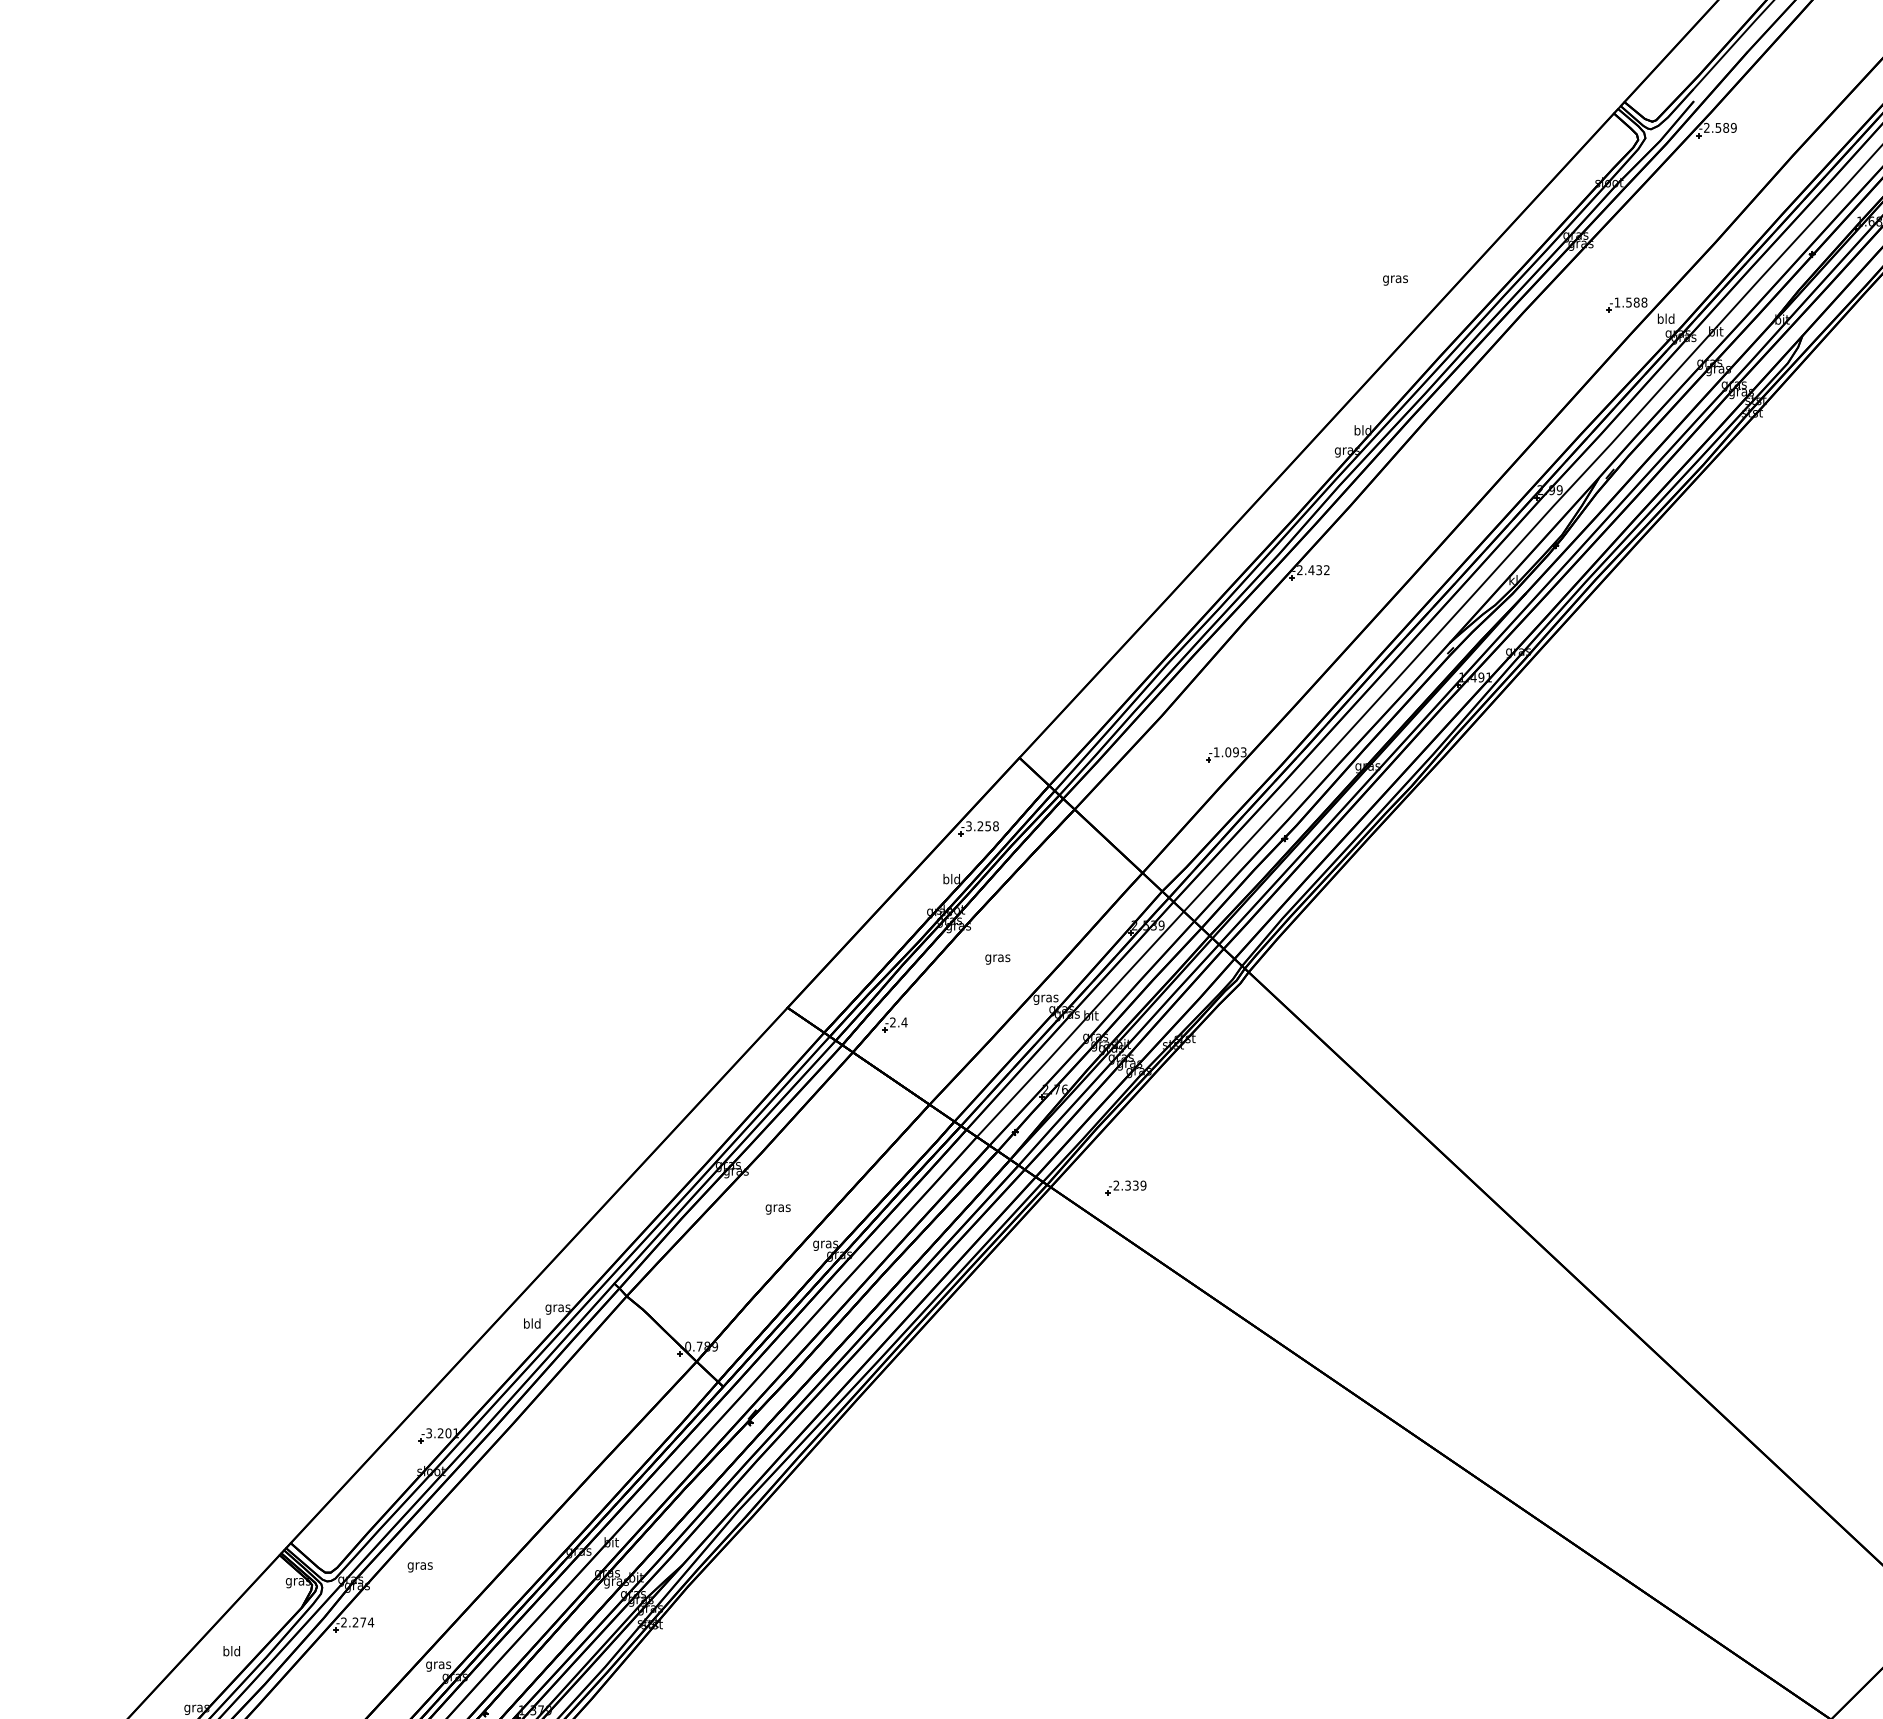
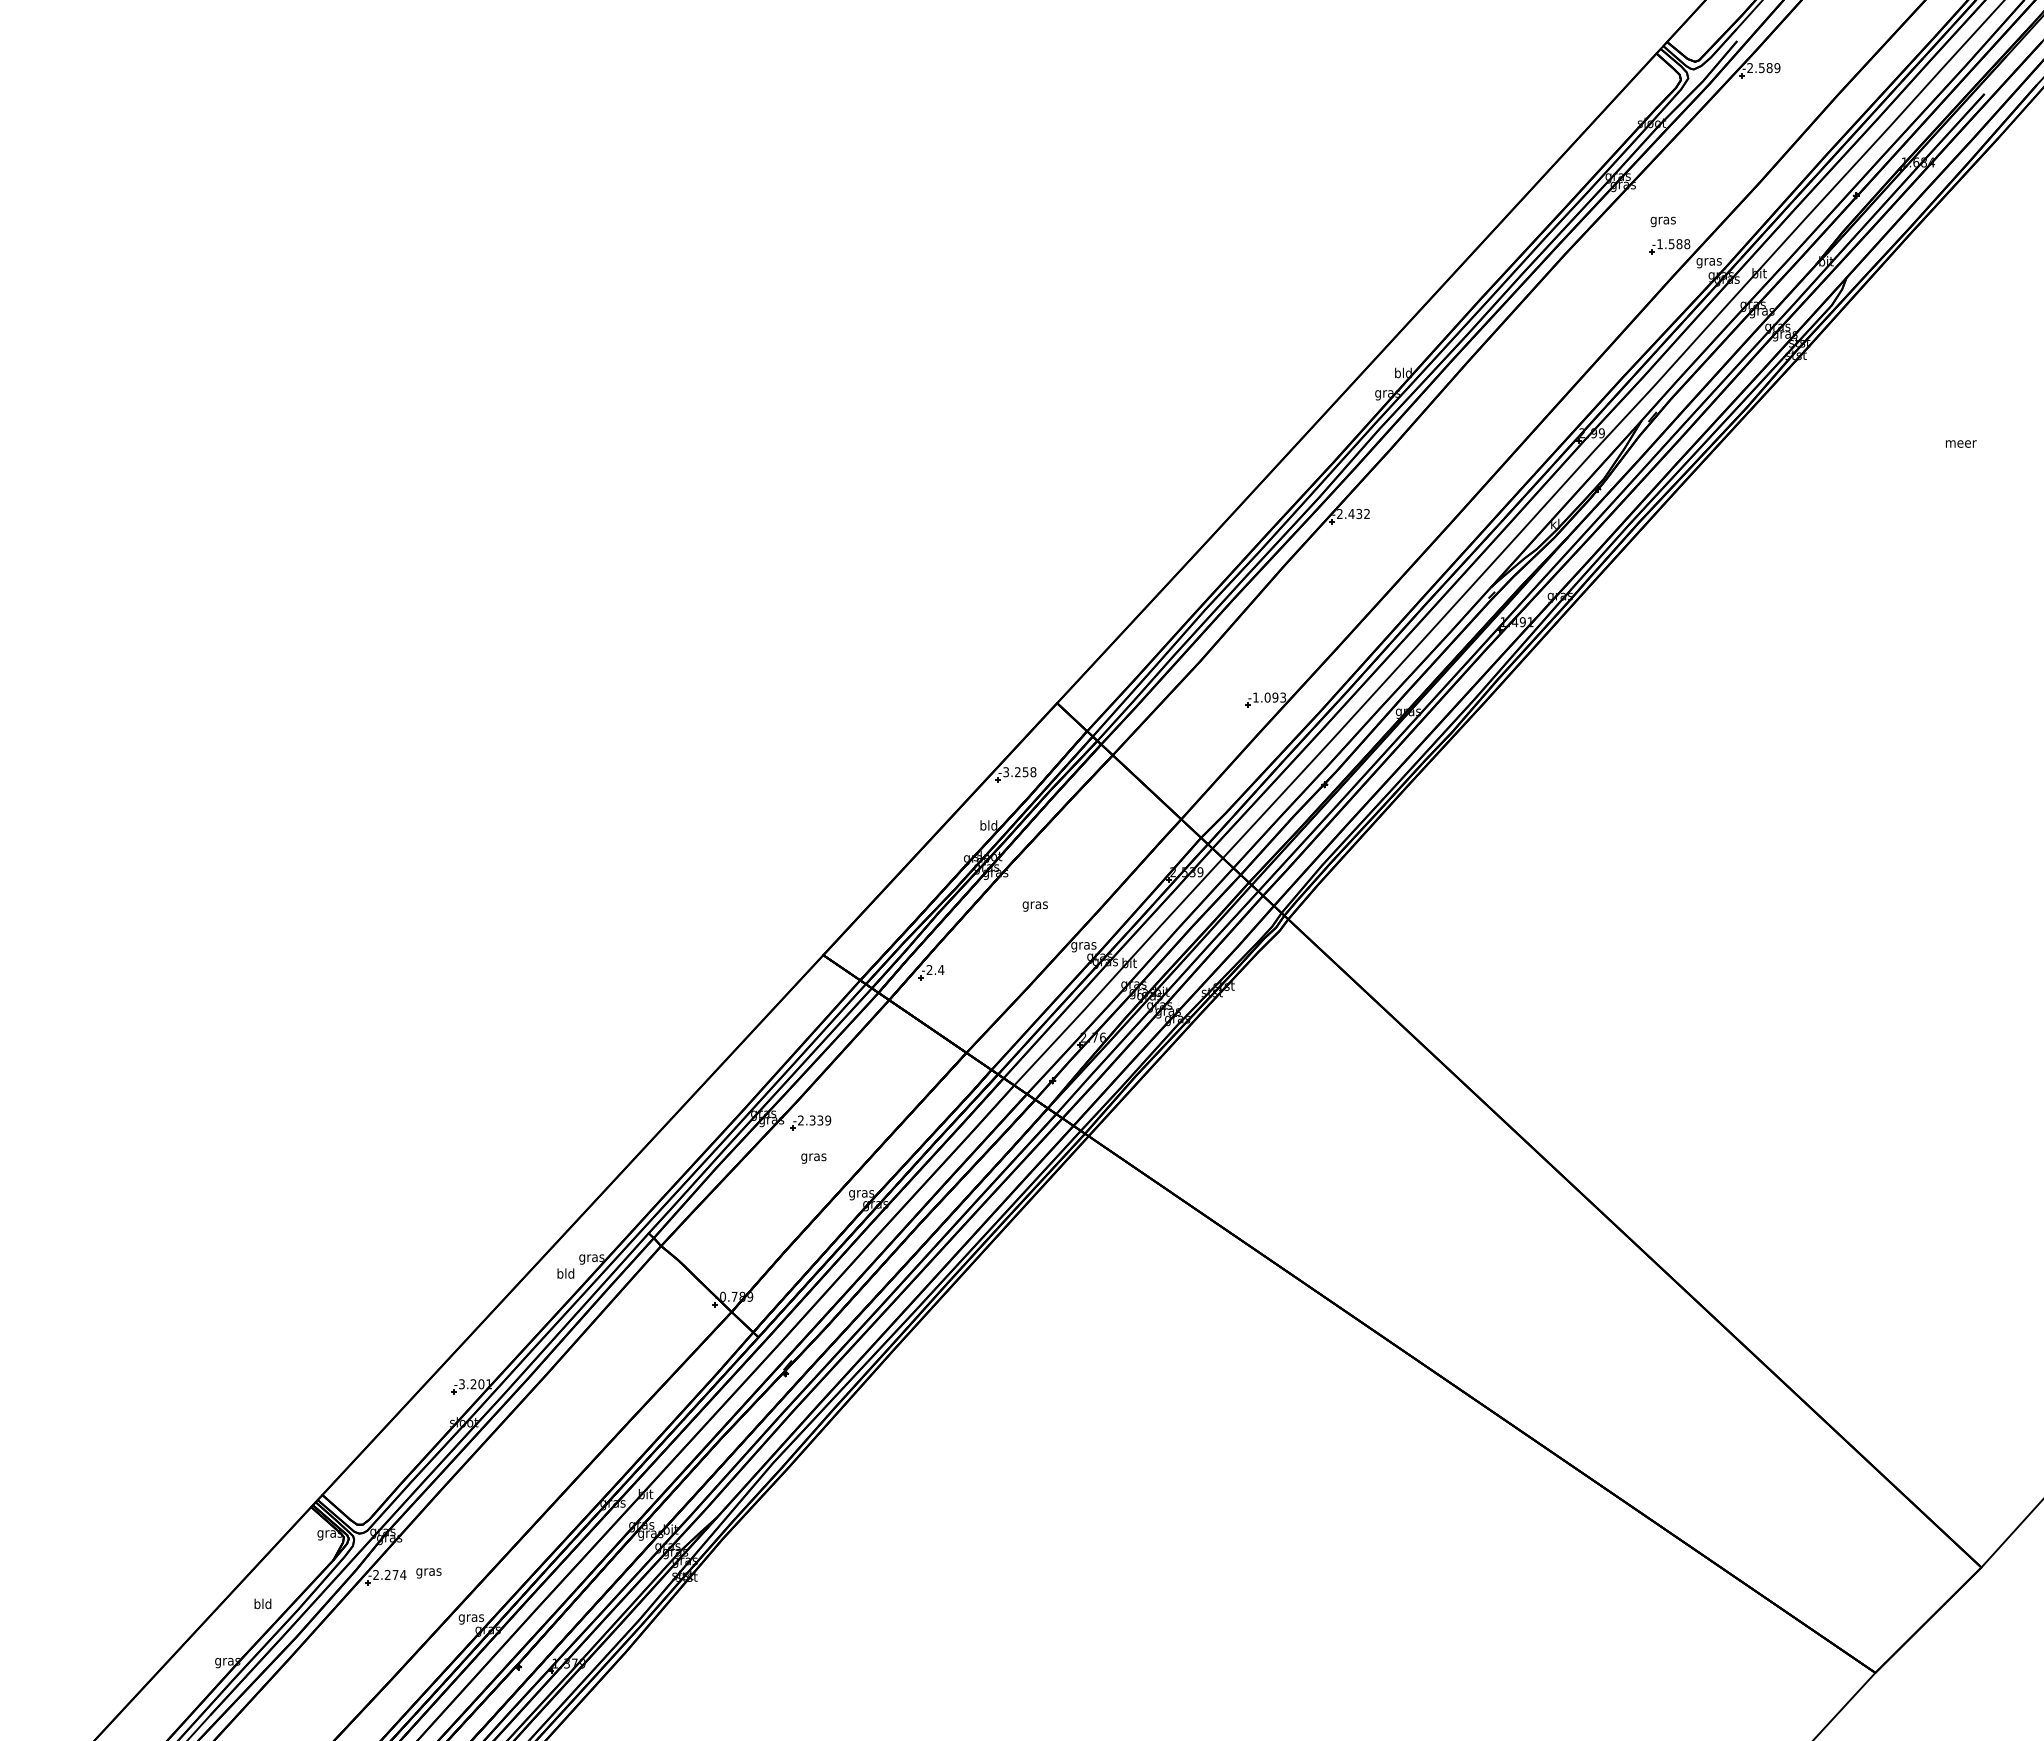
text: (1394, 280) -> (1662, 221), moved
text: (1665, 319) -> (1708, 261), bld -> gras
part: (1125, 1187) -> (810, 1122), moved
text: (419, 1567) -> (428, 1573), moved

